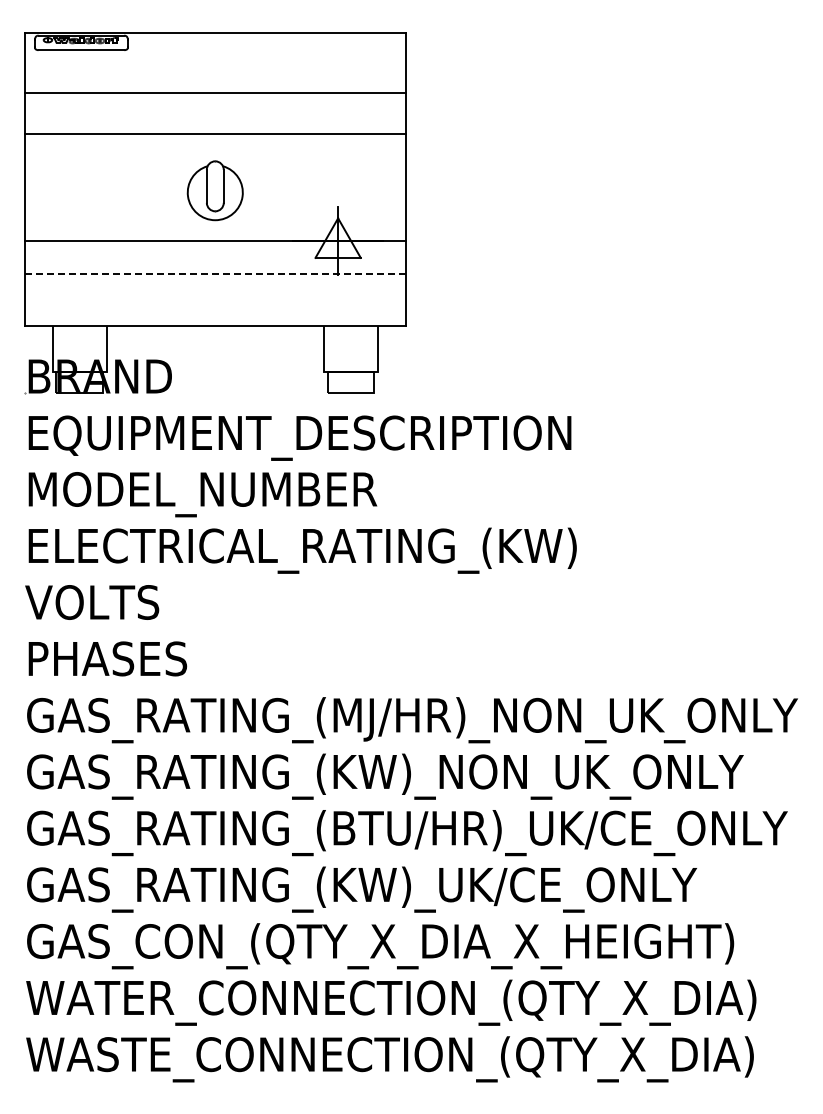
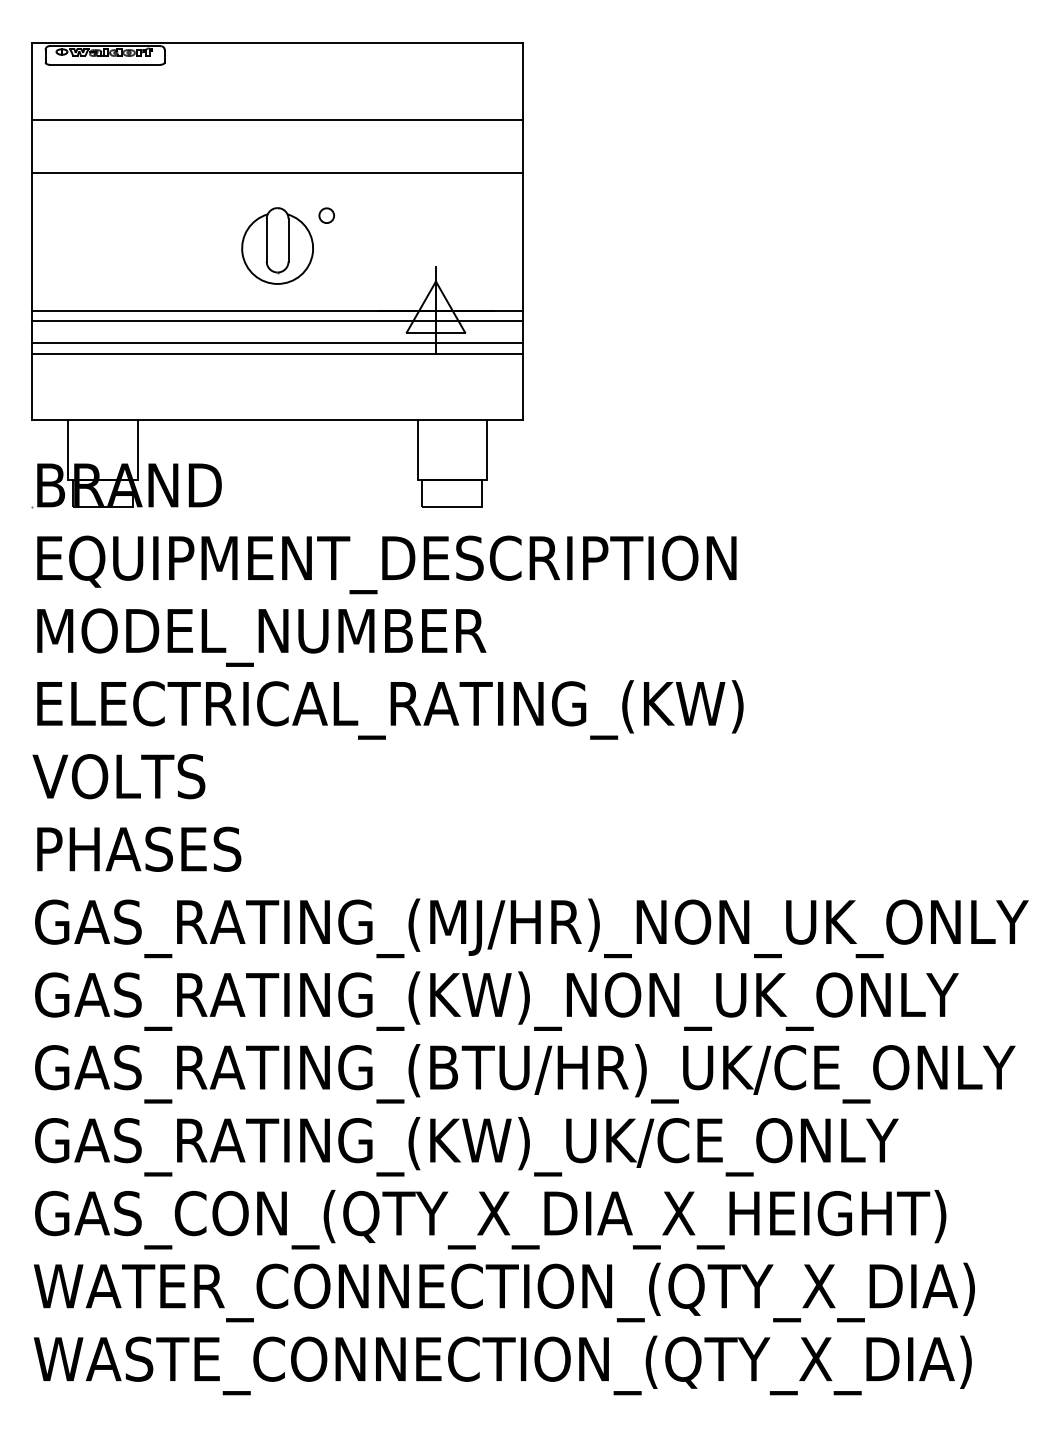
circle: (252, 166) -> (325, 214), added
line: (214, 249) -> (276, 321), added
line: (214, 266) -> (276, 343), added
line: (215, 274) -> (277, 353), dashed -> solid

